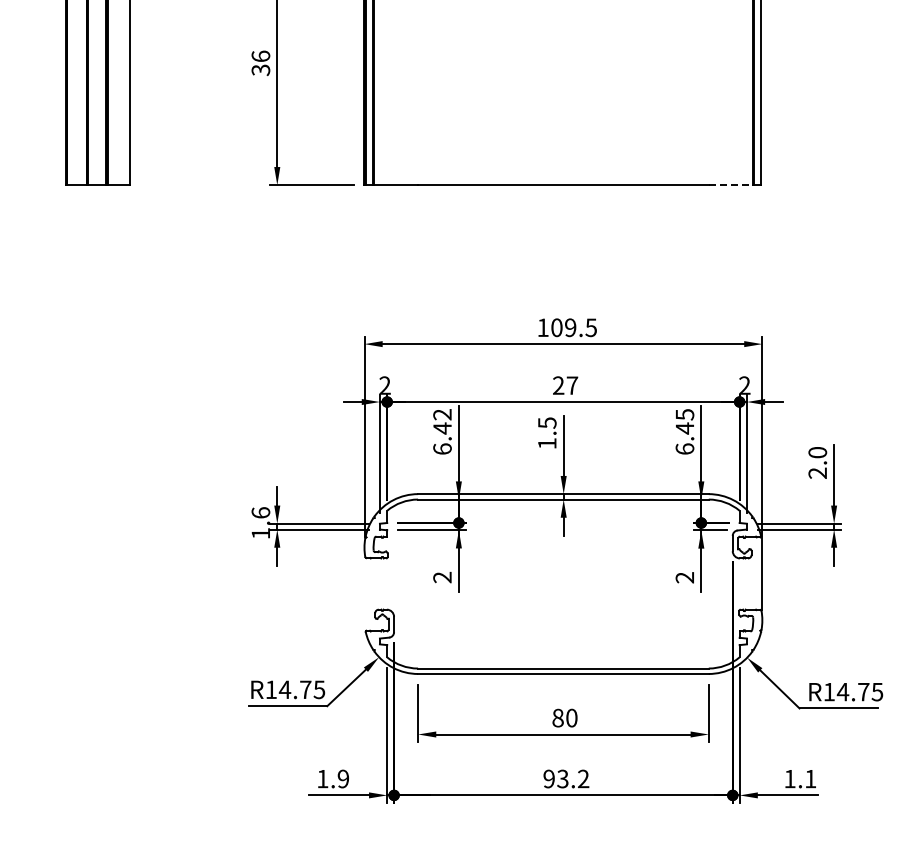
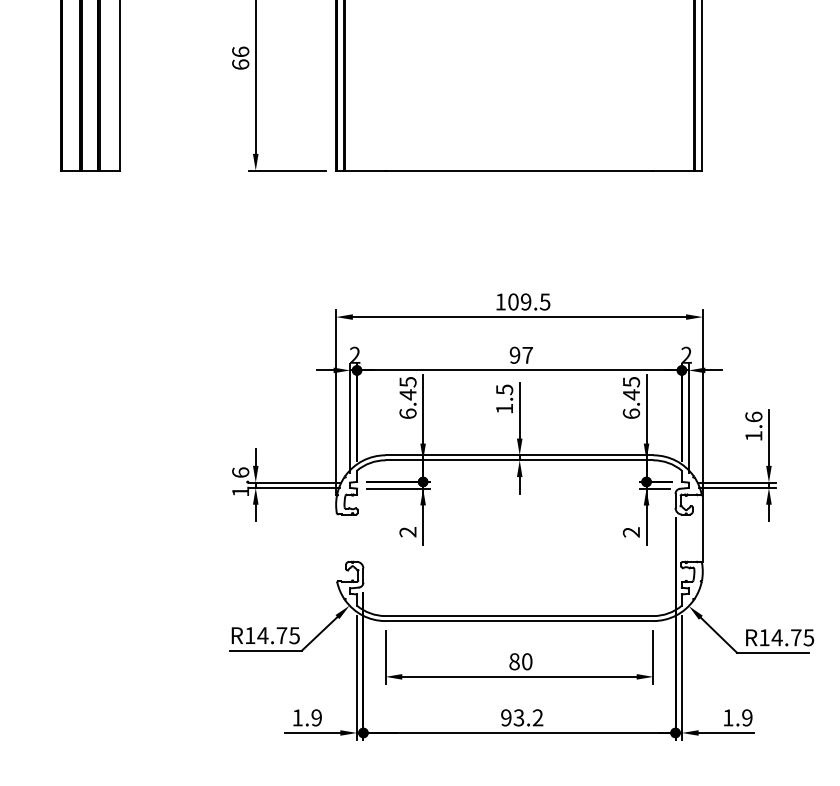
text: (260, 70) -> (240, 64), 36 -> 66
line: (730, 185) -> (673, 170), dashed -> solid
text: (558, 385) -> (514, 355), 27 -> 97
text: (442, 414) -> (408, 381), 6.42 -> 6.45
text: (817, 462) -> (753, 426), 2.0 -> 1.6
text: (810, 778) -> (747, 717), 1.1 -> 1.9

